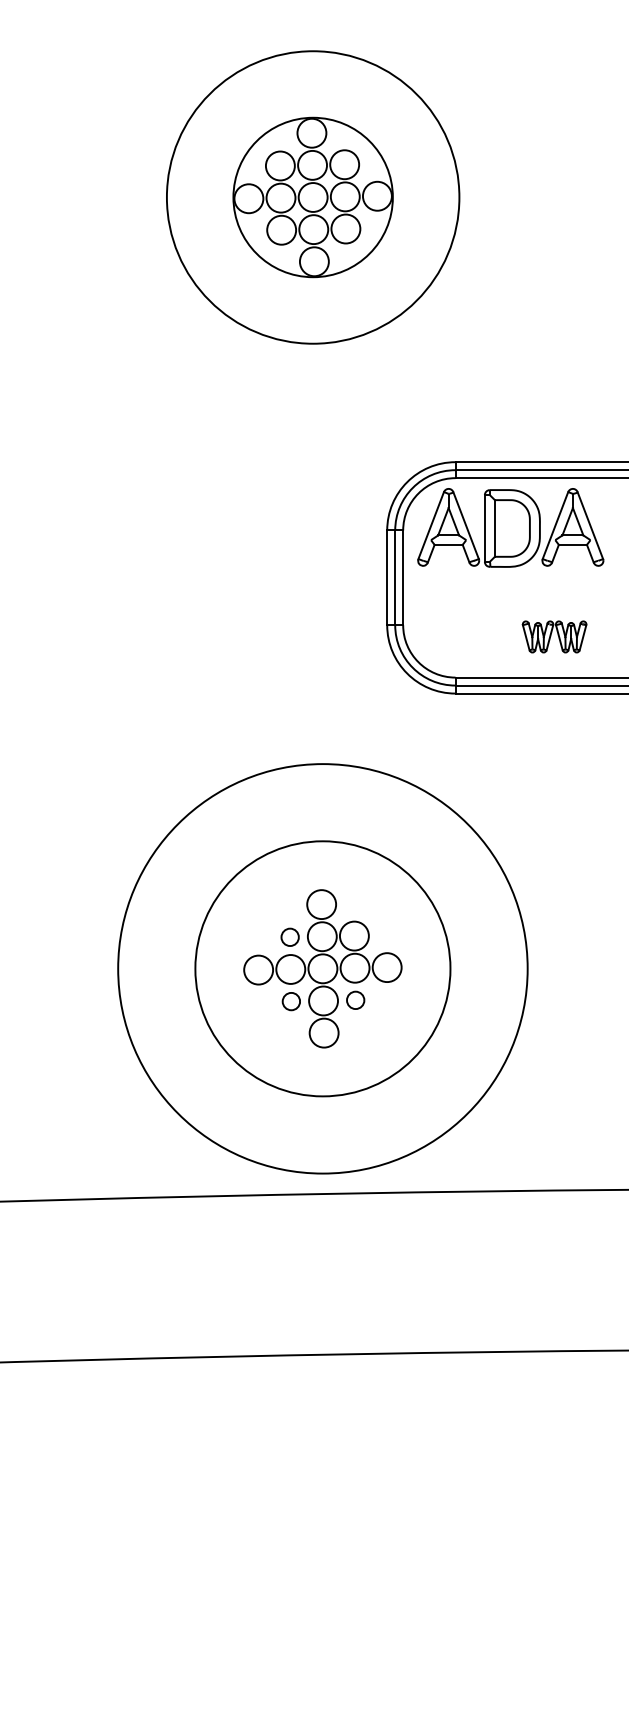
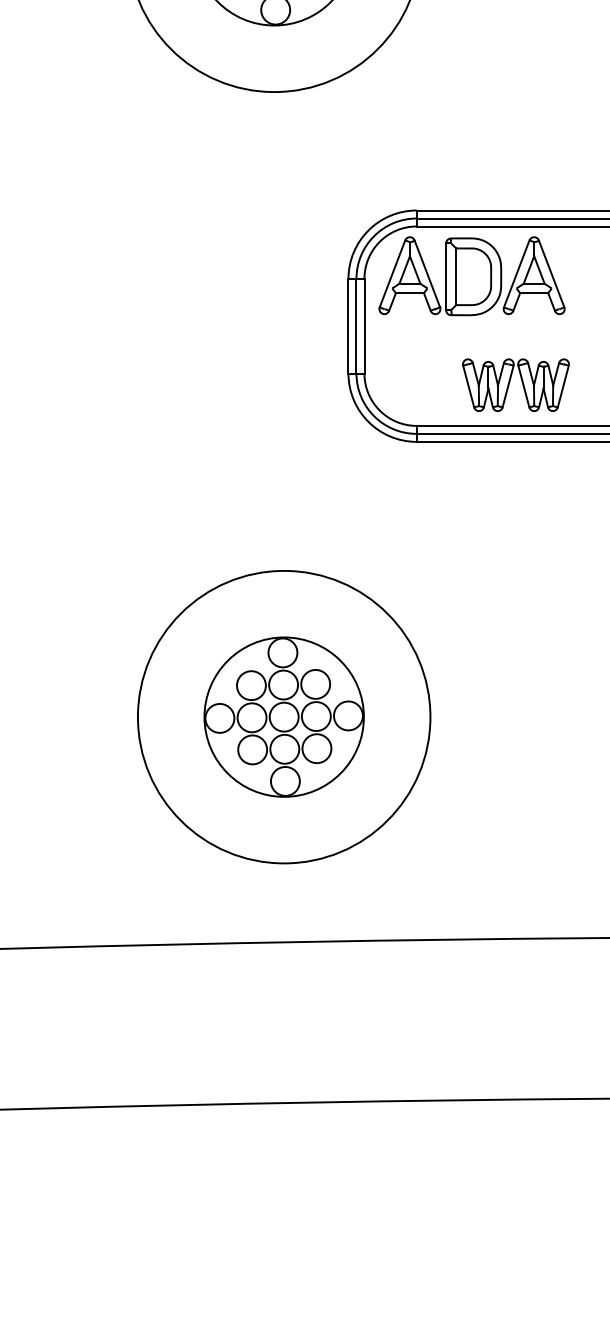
part: (554, 636) -> (515, 384), size x1.67
circle: (289, 936) -> (250, 684), size x1.67
circle: (322, 968) -> (283, 716), size x0.62
circle: (322, 968) -> (283, 716), size x0.71
circle: (355, 999) -> (316, 747), size x1.67
circle: (290, 1001) -> (251, 749), size x1.67

